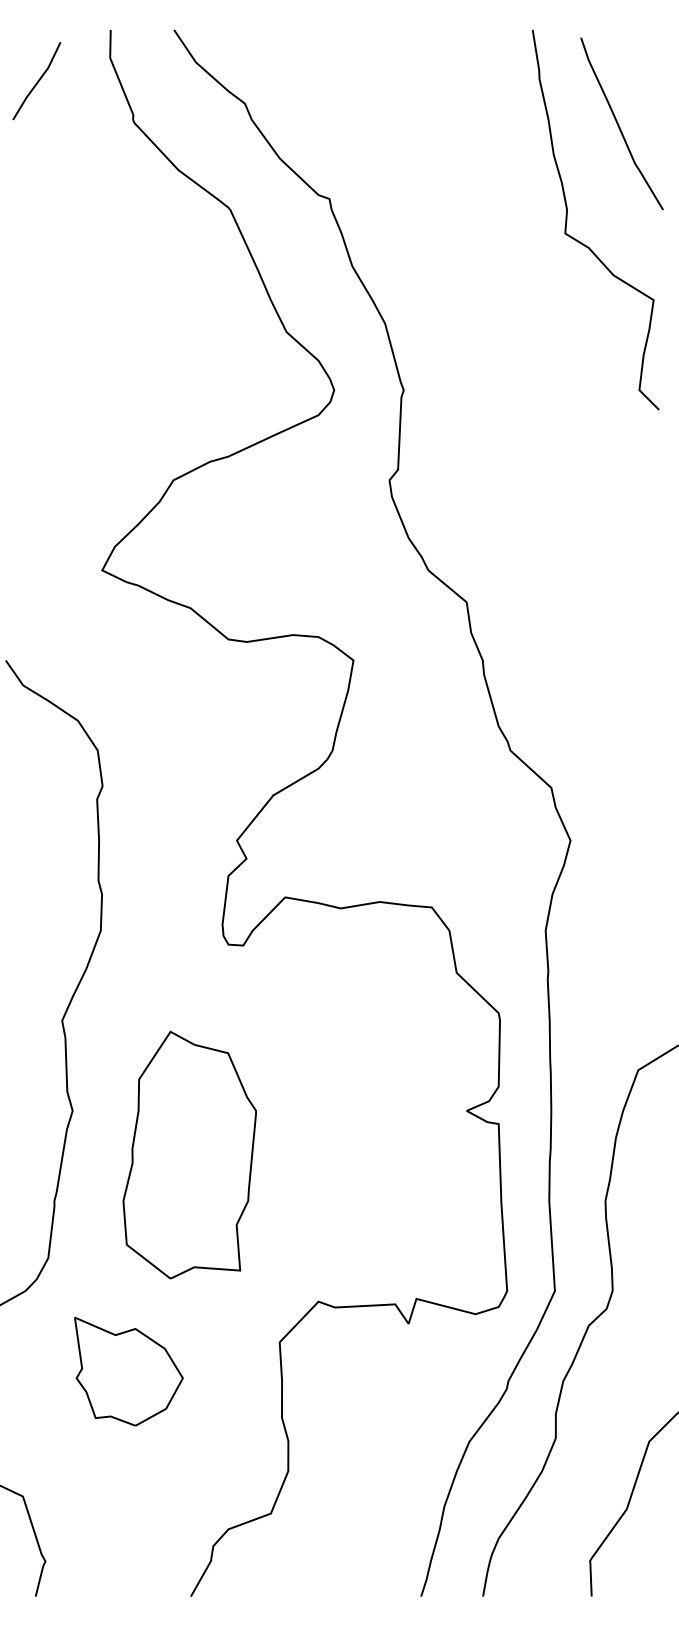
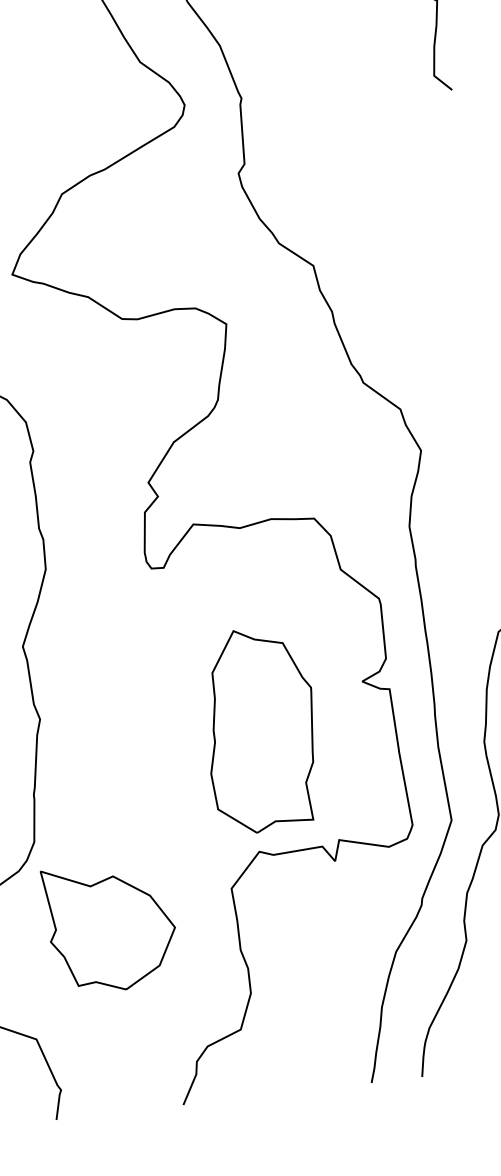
part: (189, 1154) -> (260, 729), moved
part: (128, 1371) -> (110, 927), size x1.43

